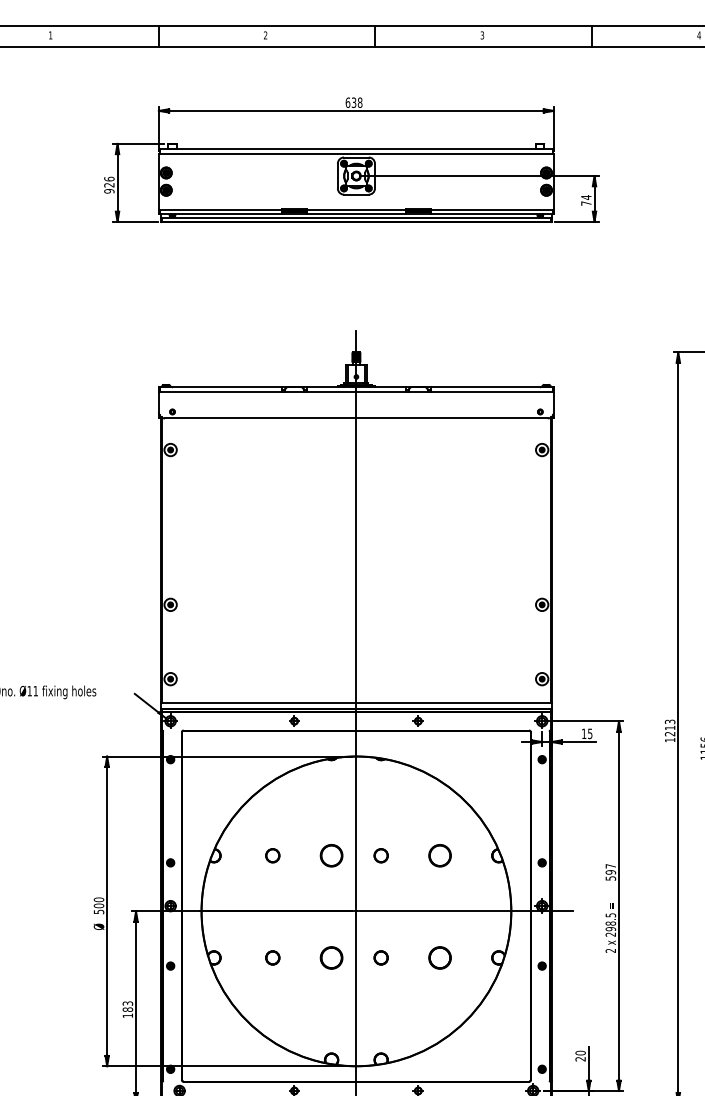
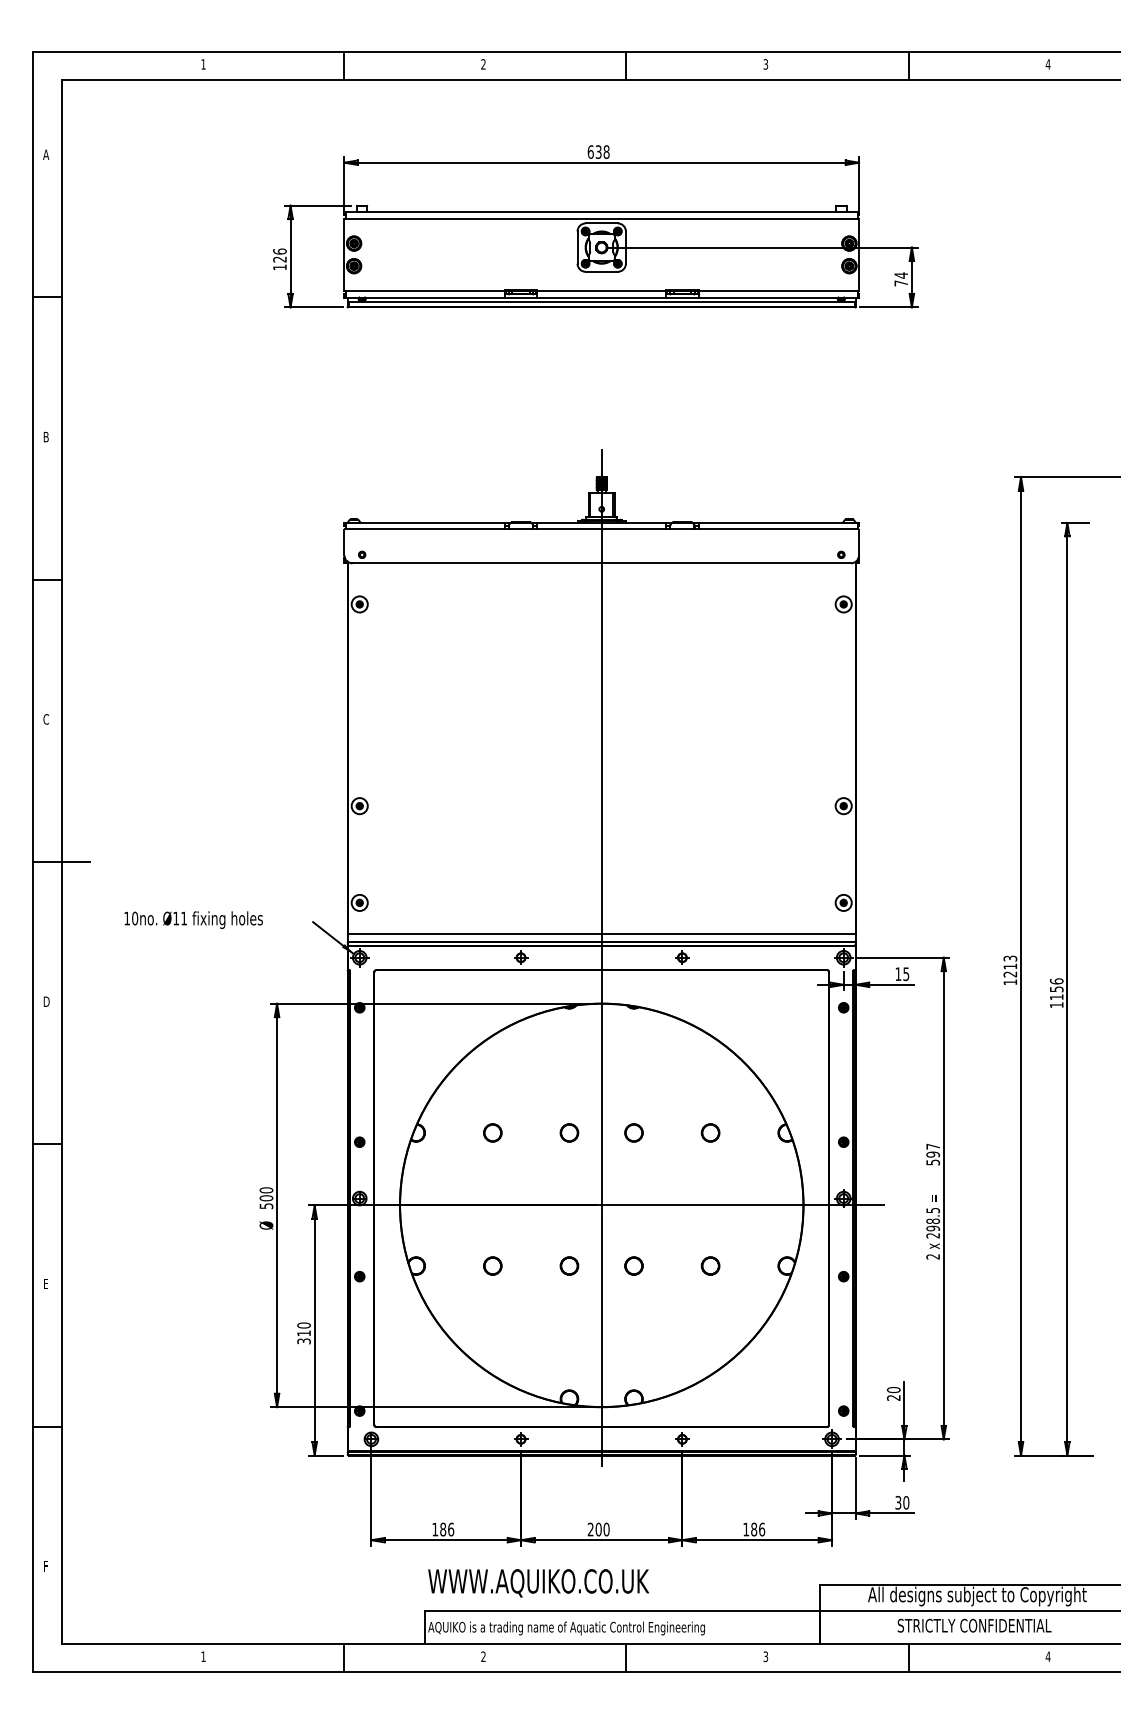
text: (109, 191) -> (279, 267), 926 -> 126
part: (331, 855) -> (569, 1132), size x0.62
part: (439, 855) -> (710, 1132), size x0.62
part: (331, 957) -> (569, 1265), size x0.62
part: (439, 957) -> (710, 1265), size x0.62
text: (127, 1009) -> (303, 1333), 183 -> 310

